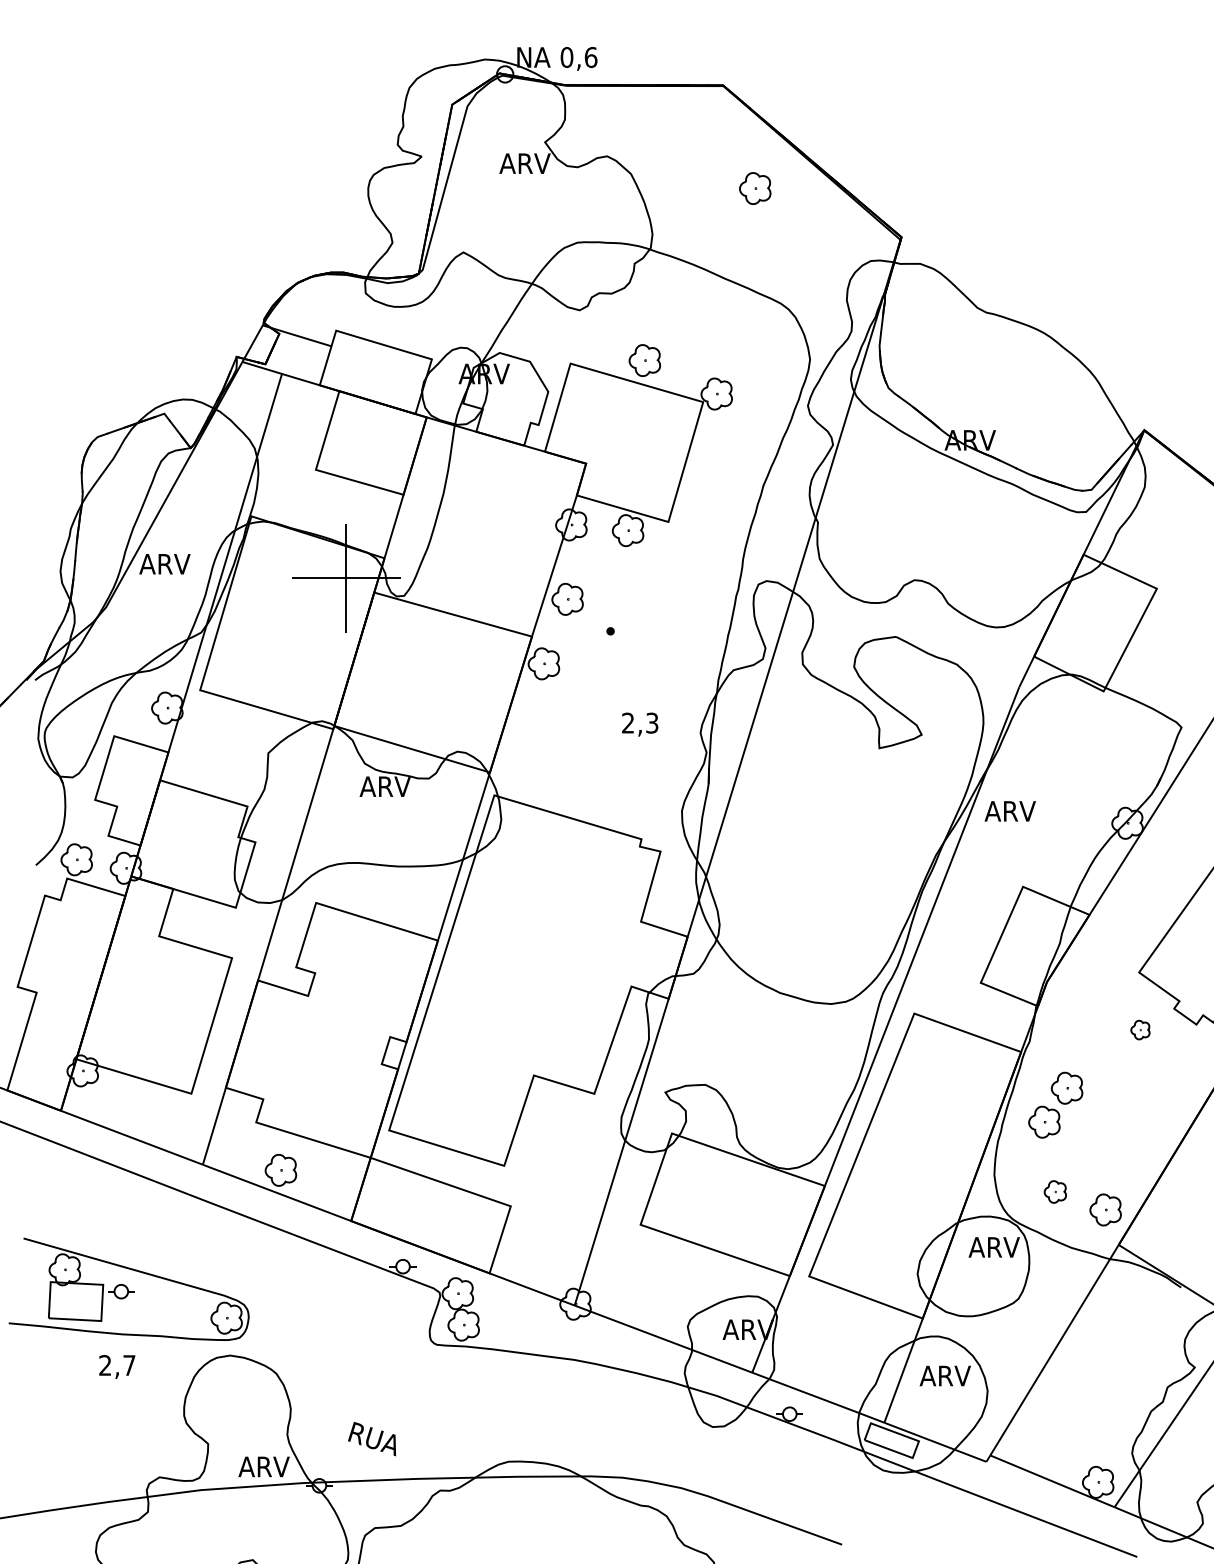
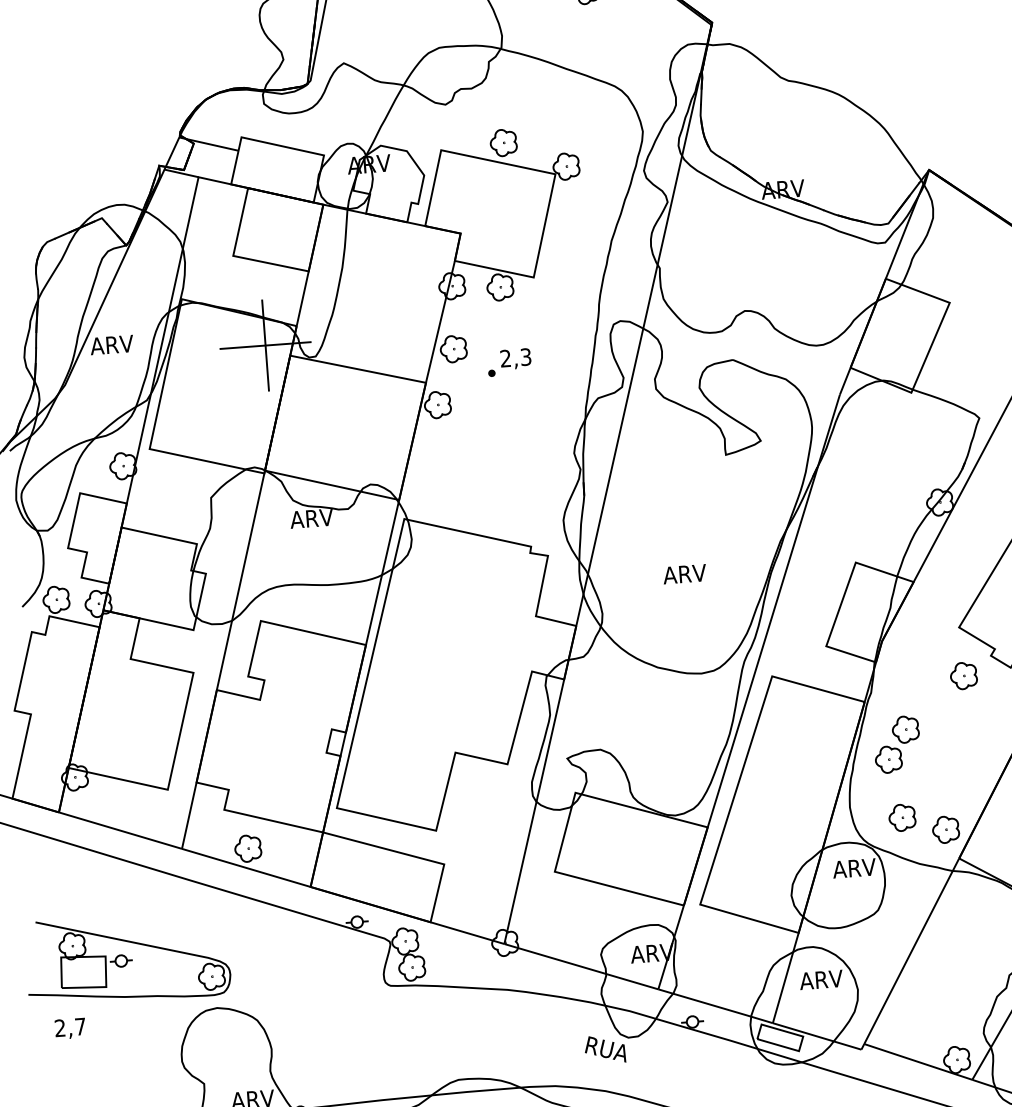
text: (640, 724) -> (516, 358), moved
text: (1009, 811) -> (684, 574), moved
part: (1140, 1029) -> (963, 675), size x1.67
part: (1055, 1191) -> (902, 817), size x1.43
text: (117, 1366) -> (70, 1028), moved
text: (371, 1439) -> (604, 1050), moved

